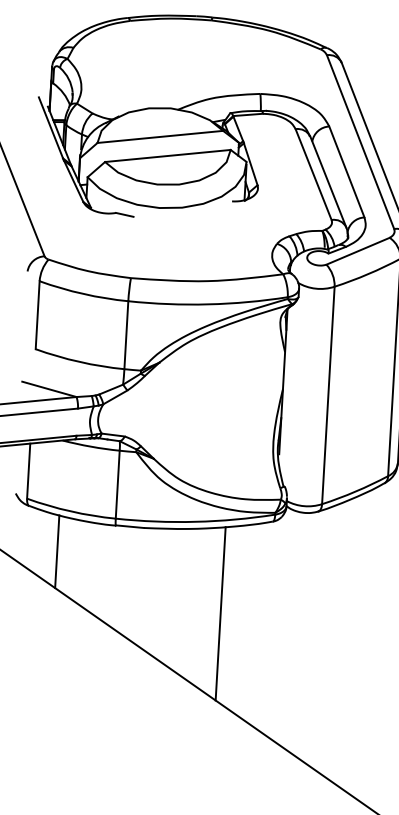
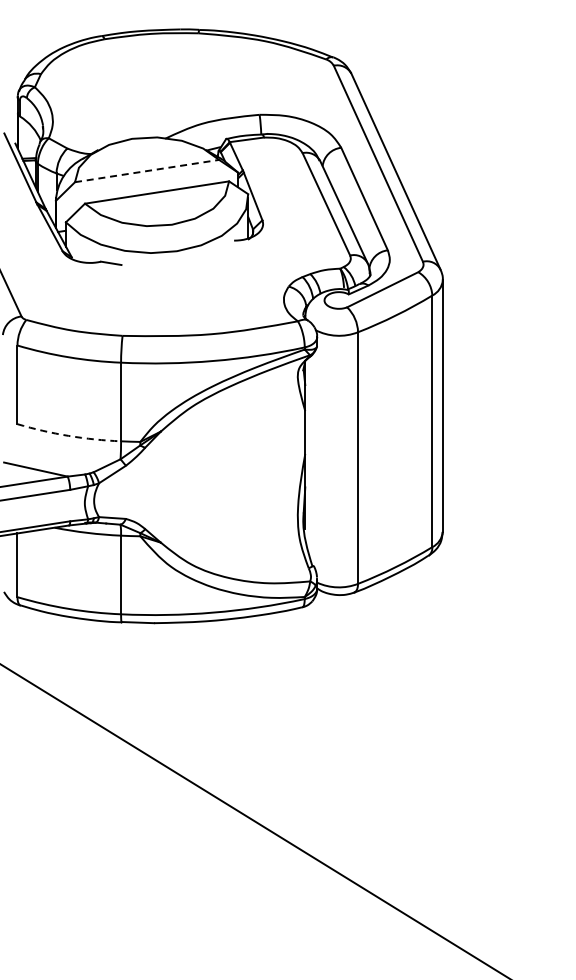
line: (160, 137) -> (147, 171), solid -> dashed
arc: (79, 361) -> (68, 435), solid -> dashed
line: (57, 551) -> (55, 656), removed
line: (220, 613) -> (248, 716), removed

